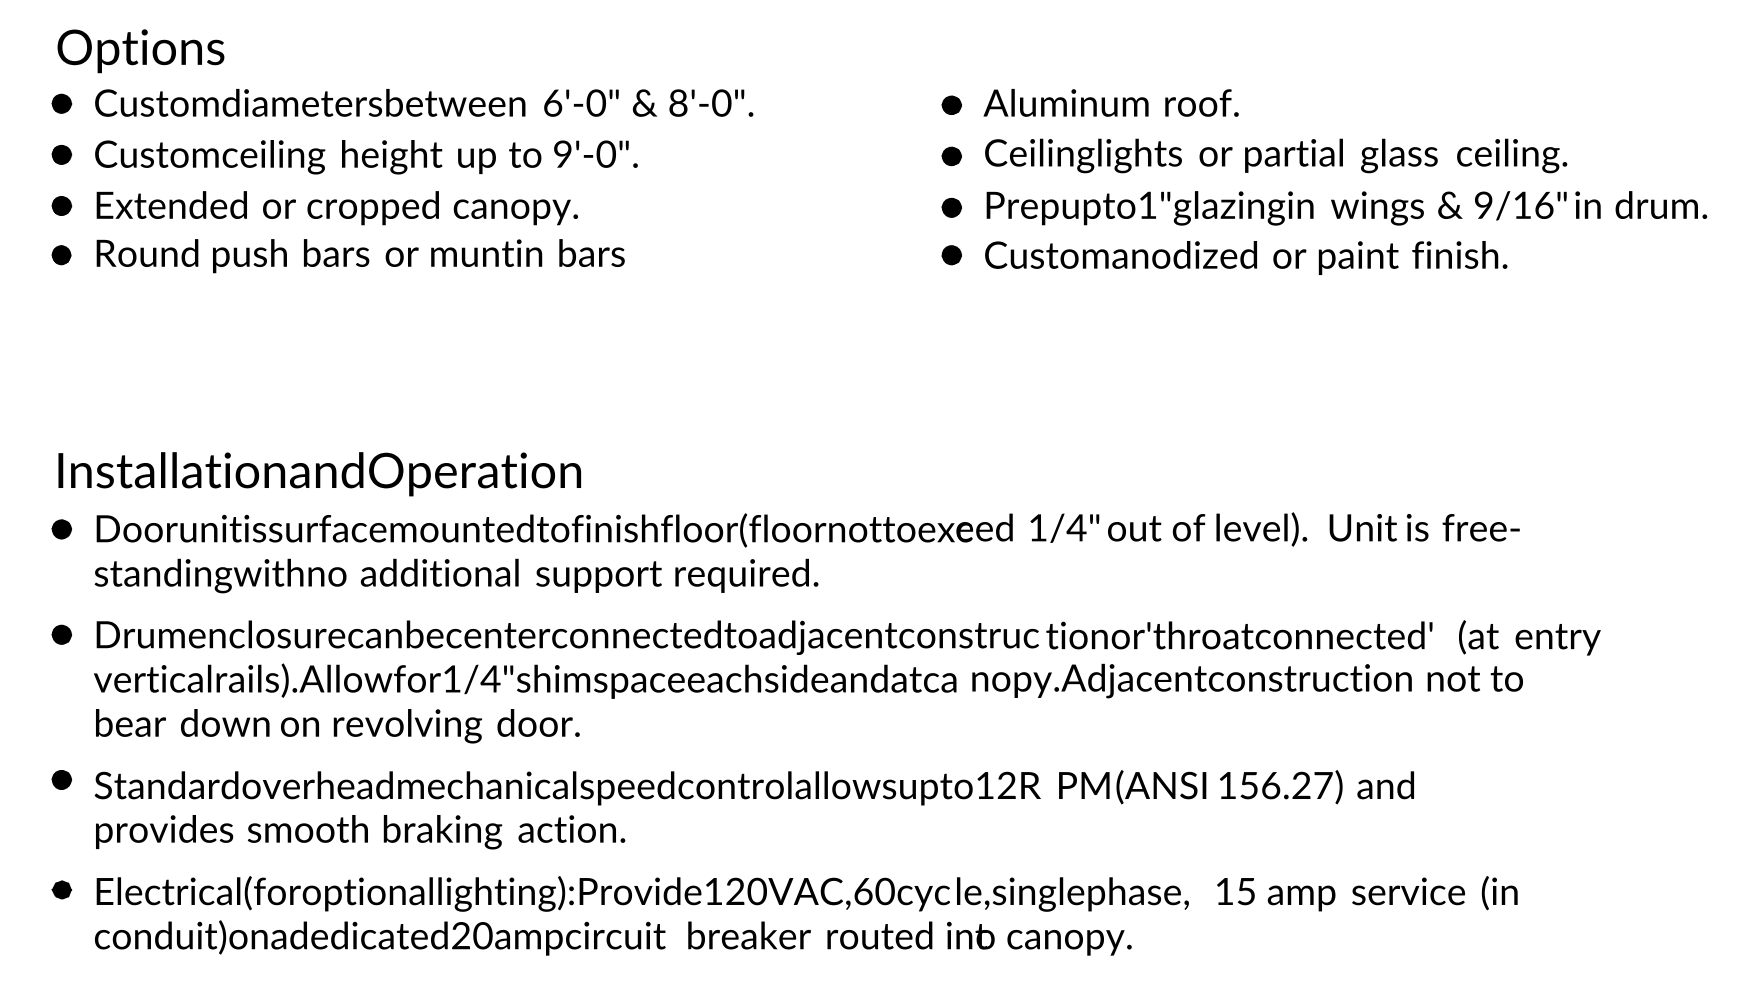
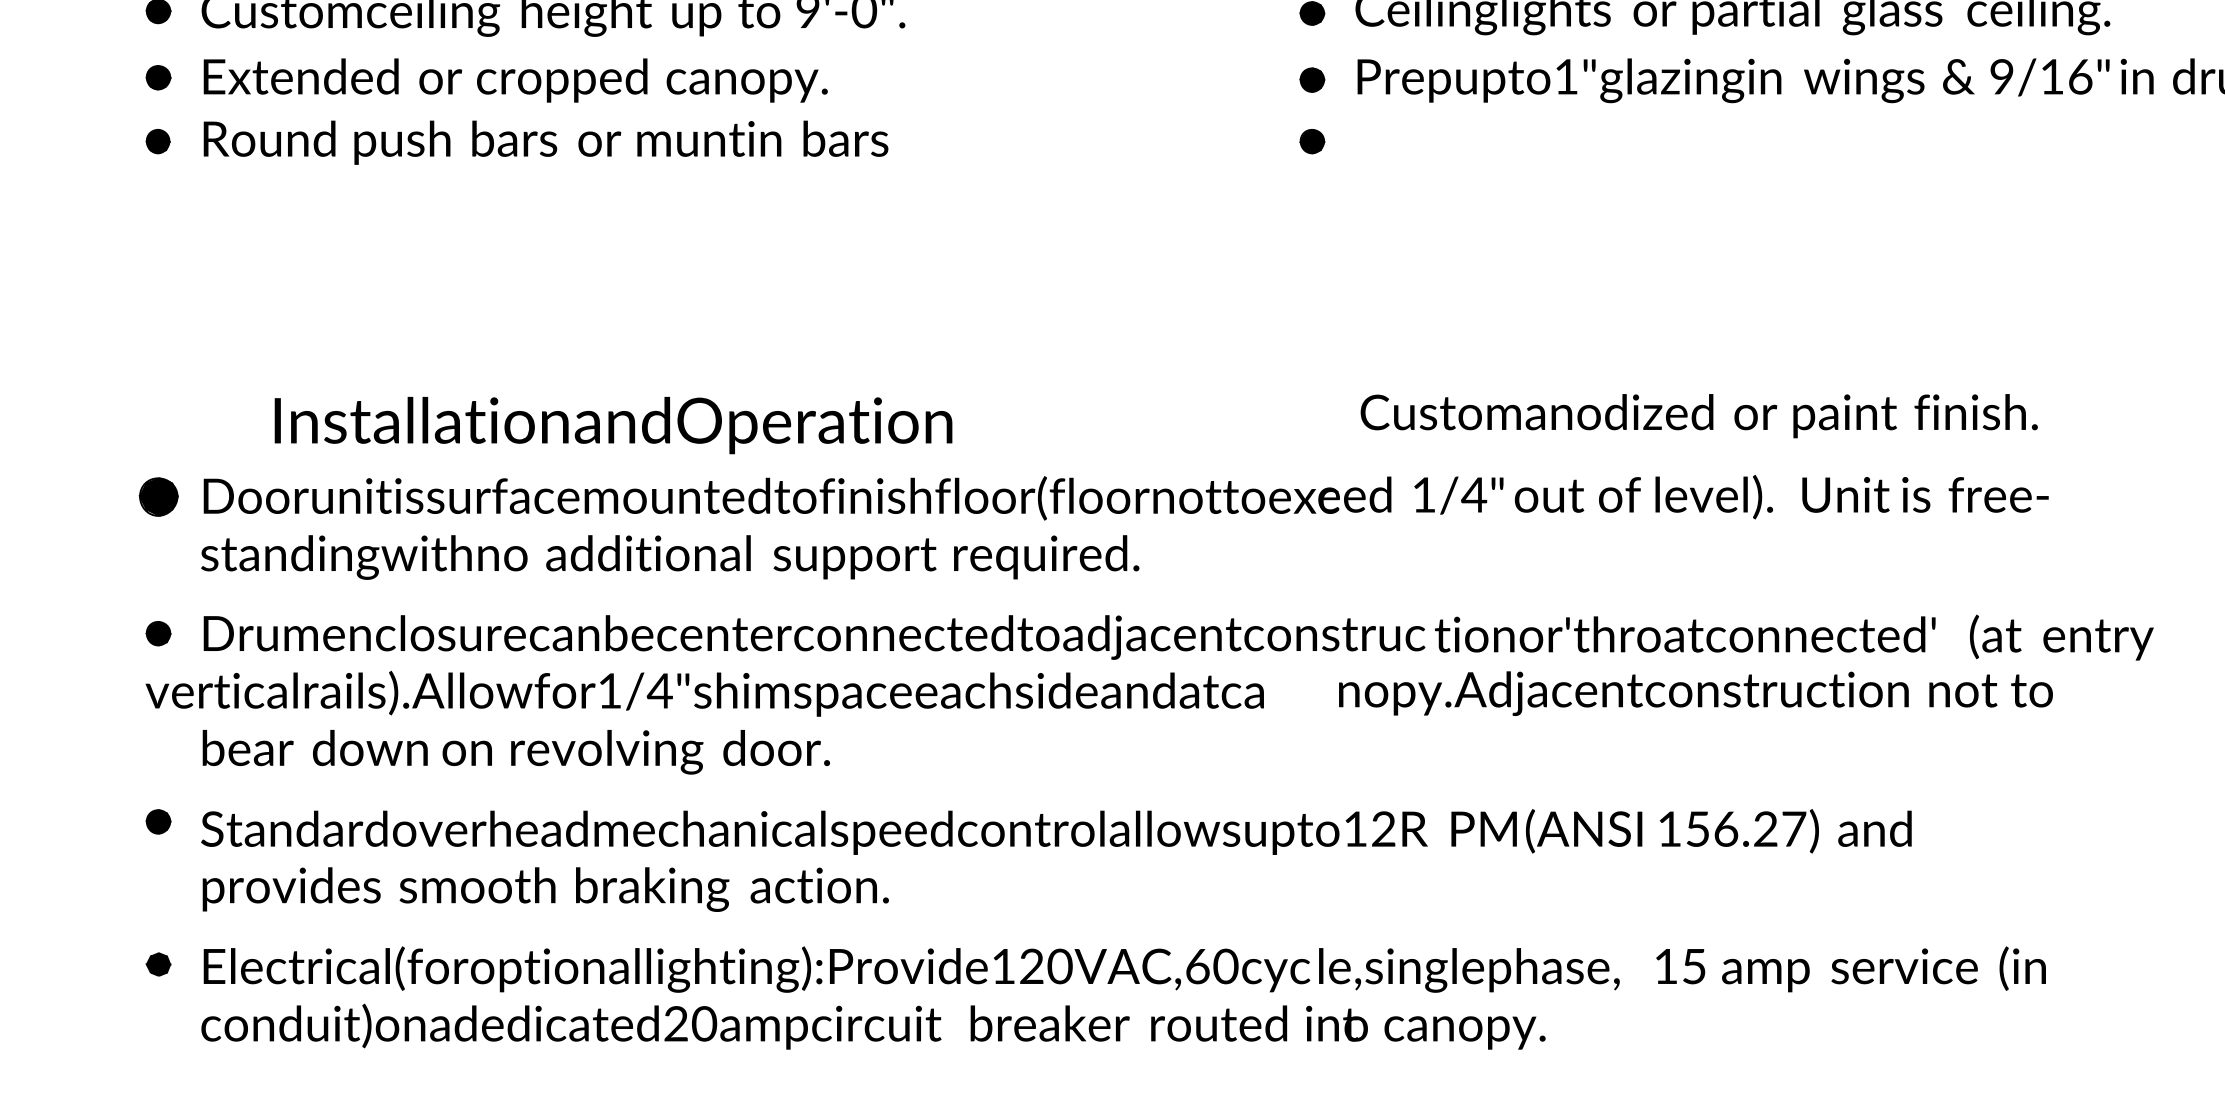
text: (1246, 257) -> (1699, 415), moved
text: (319, 474) -> (613, 425), moved
part: (61, 529) -> (158, 497), size x1.6
text: (525, 680) -> (705, 692), moved

